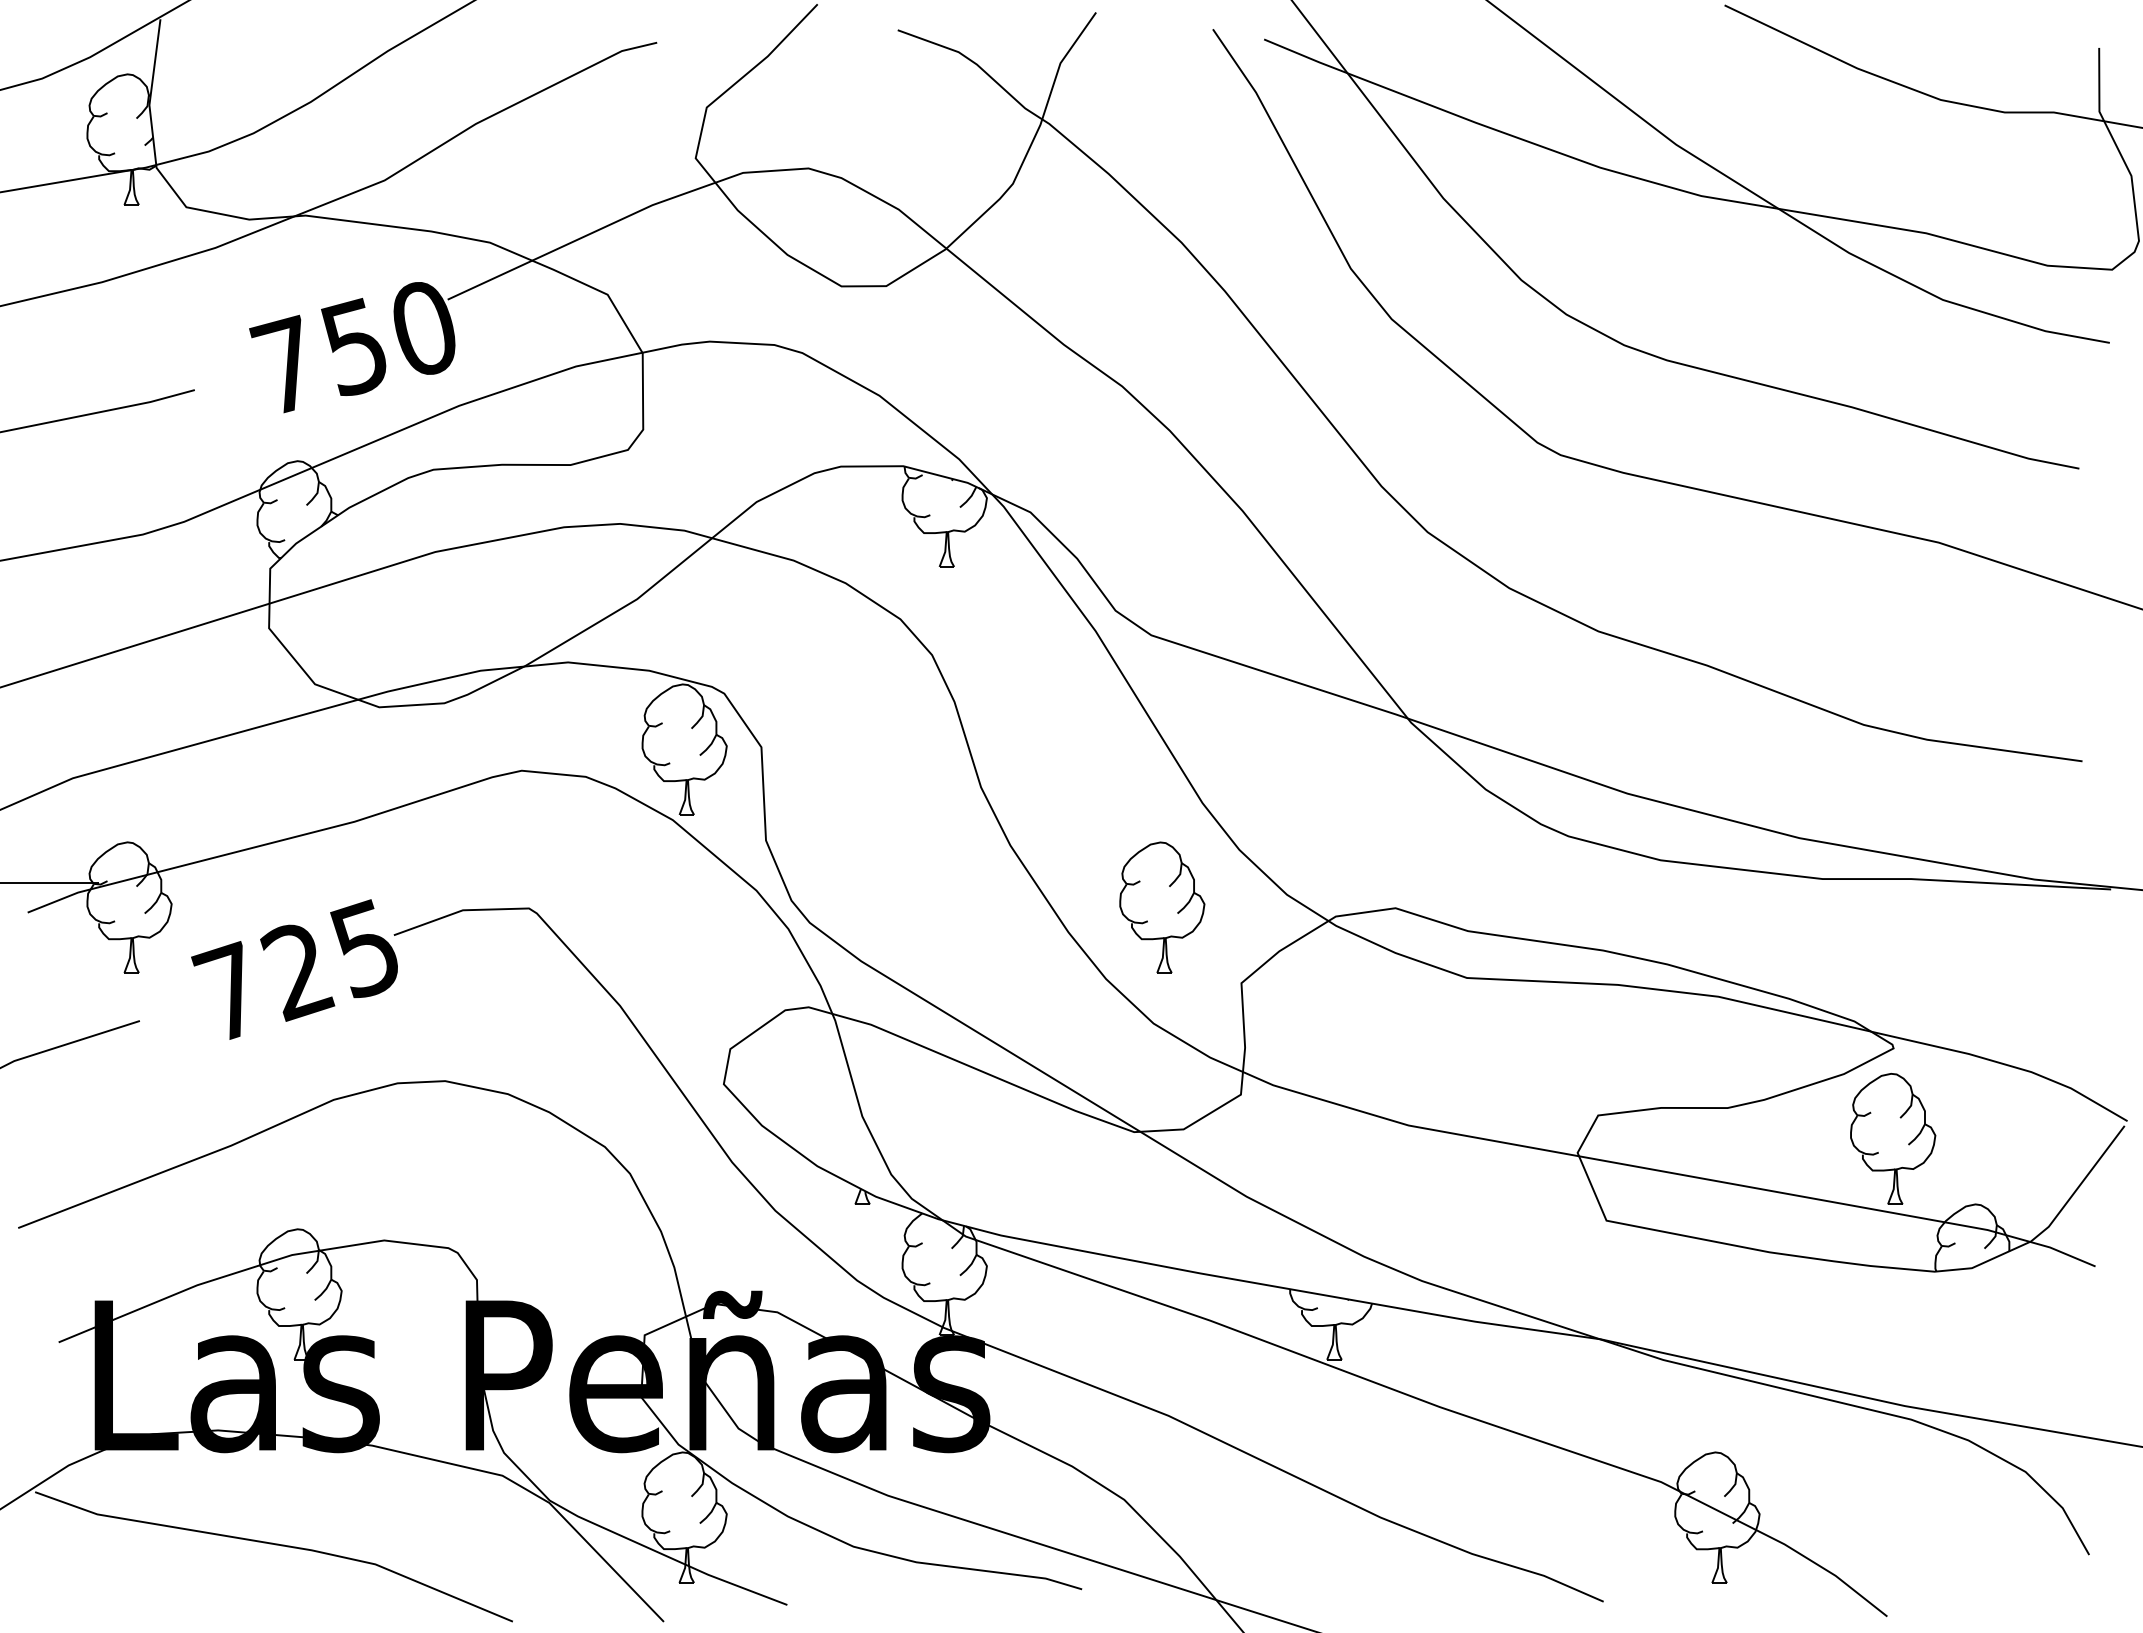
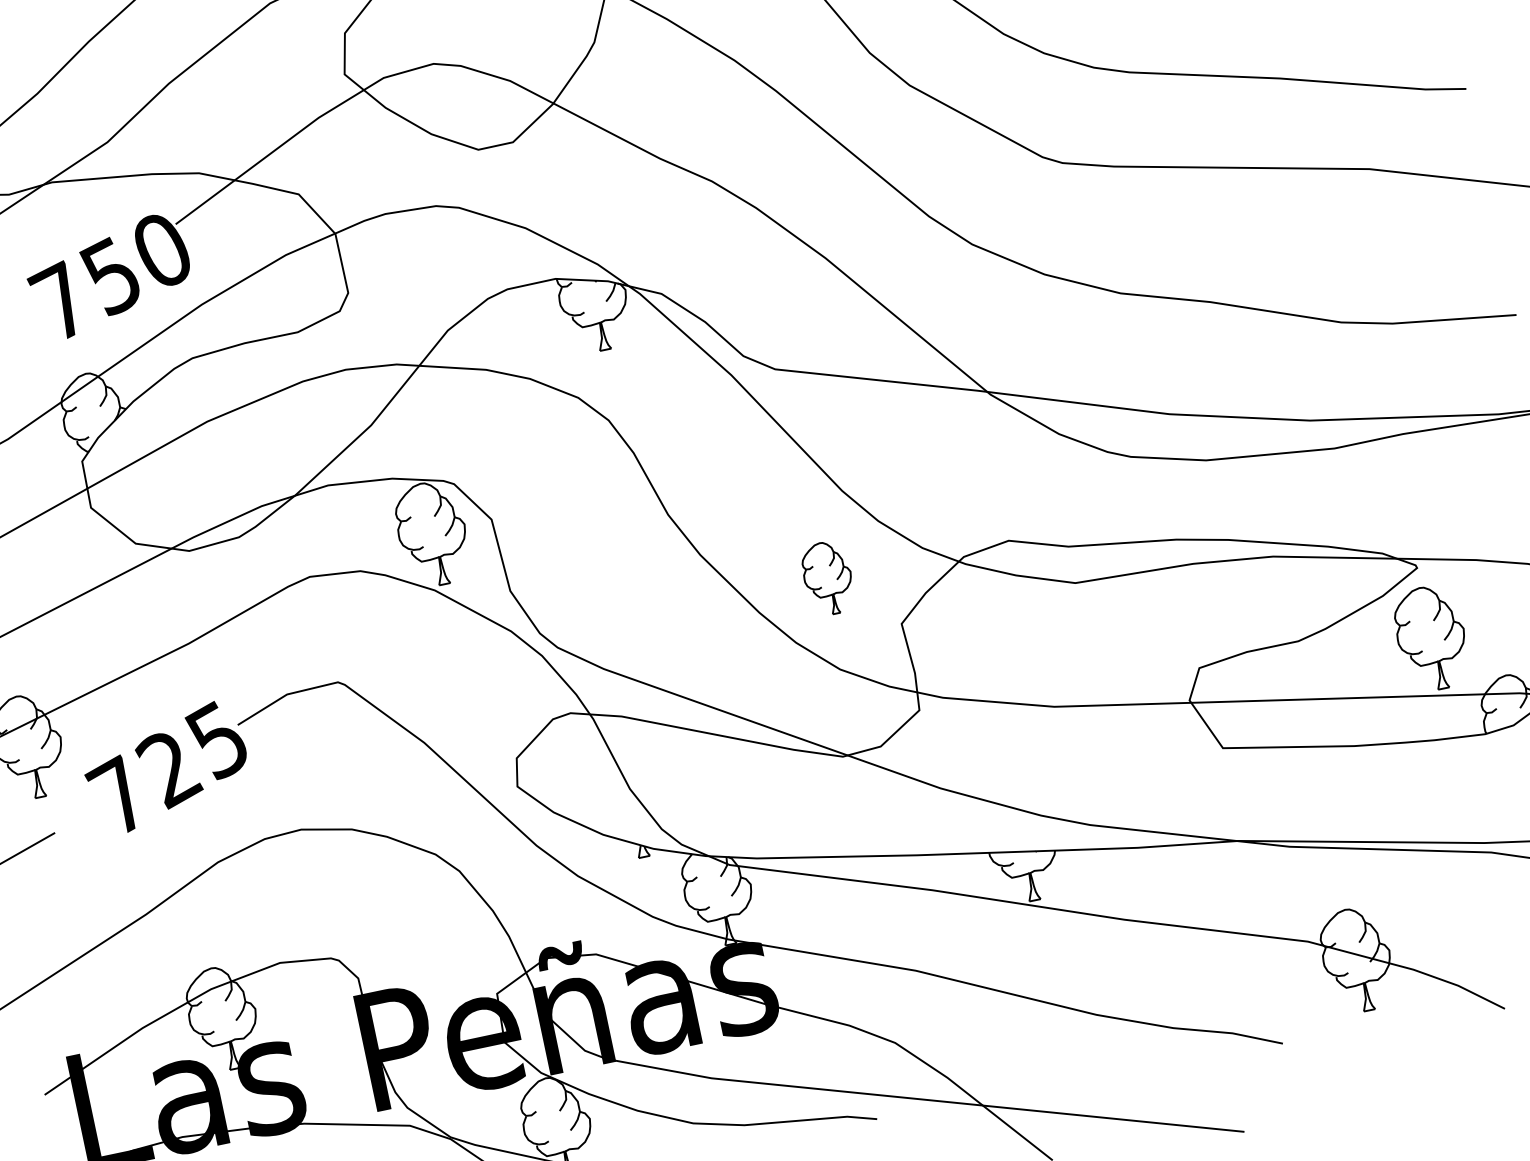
part: (1162, 907) -> (828, 578), size x0.7

